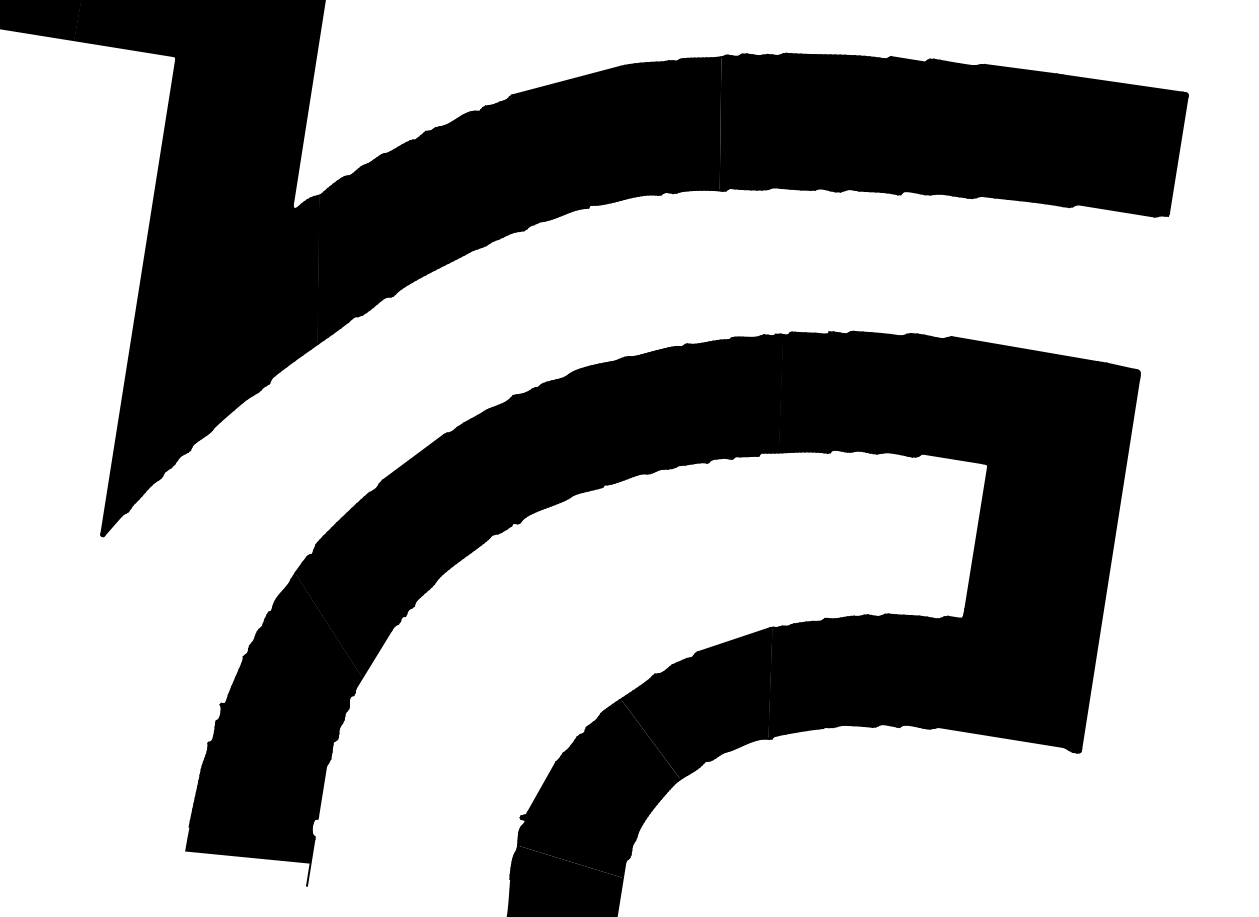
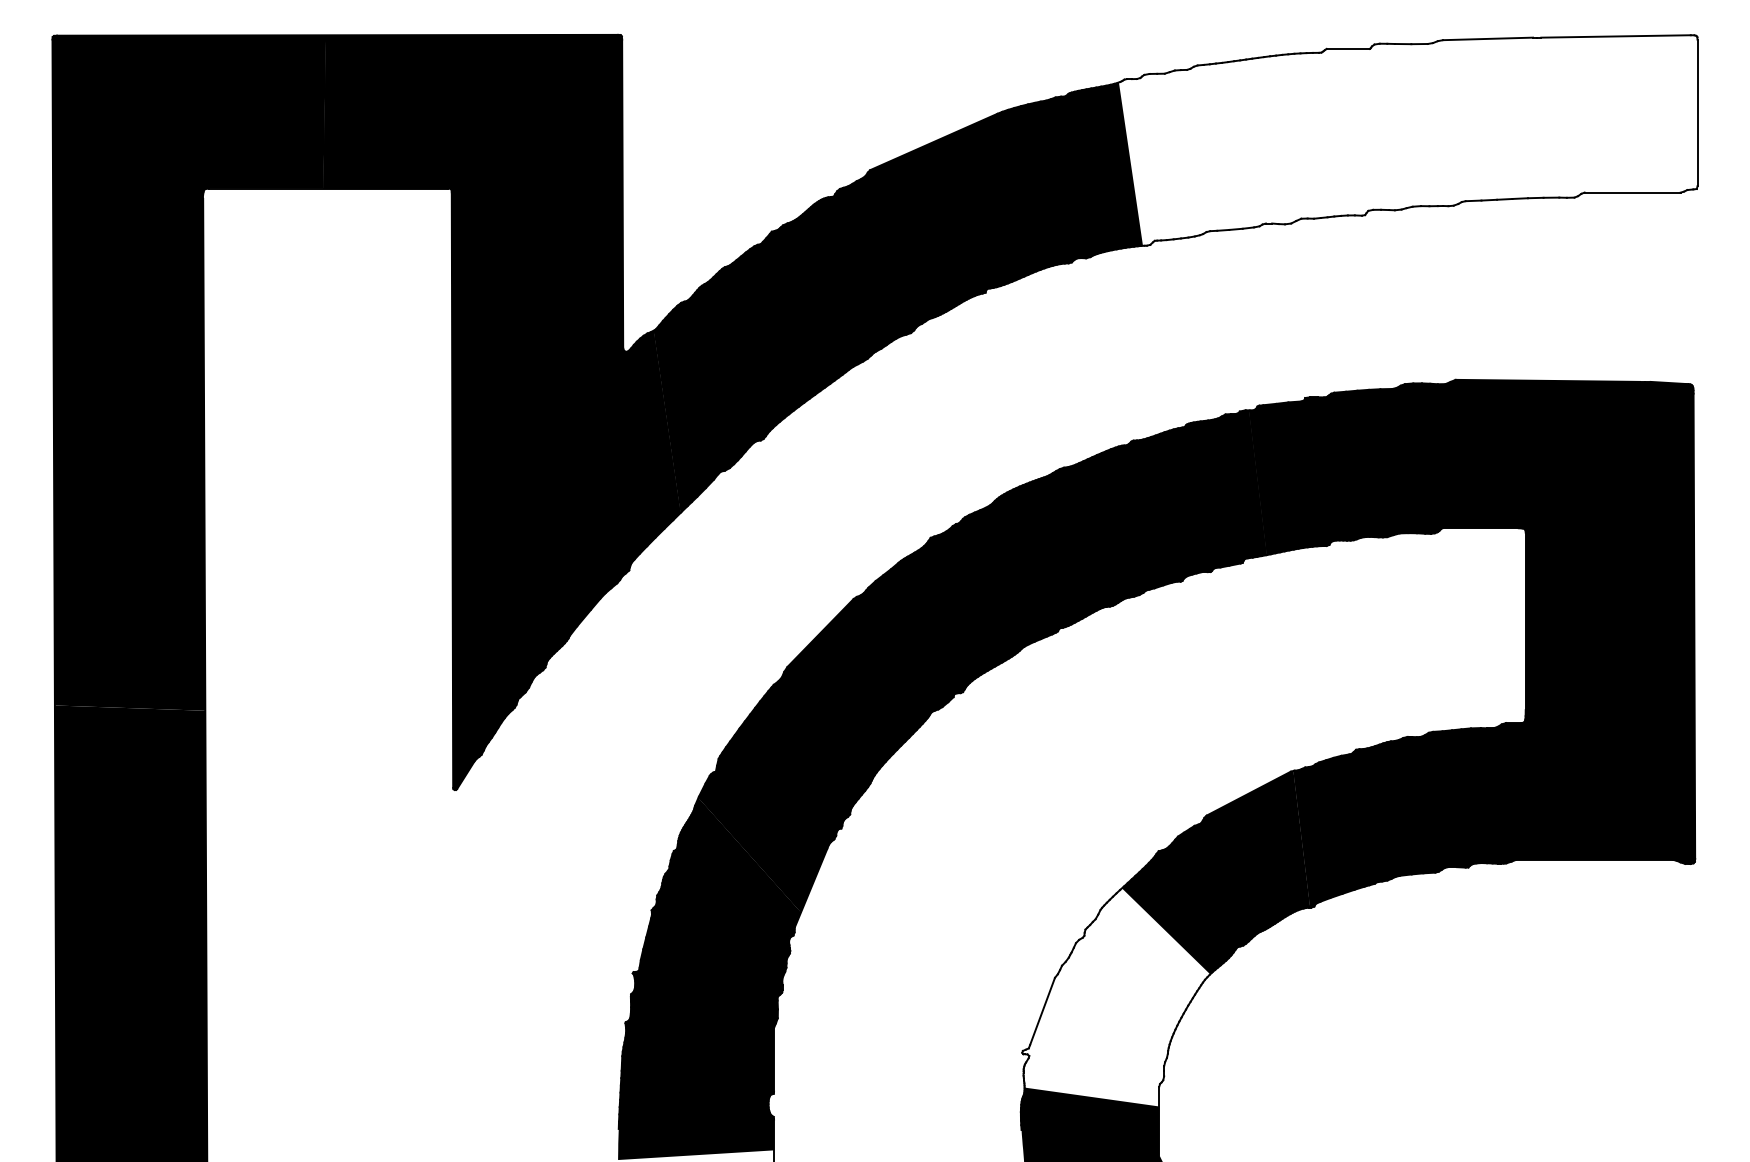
fill: (943, 140) -> (1407, 140), removed
fill: (602, 785) -> (1116, 997), removed

